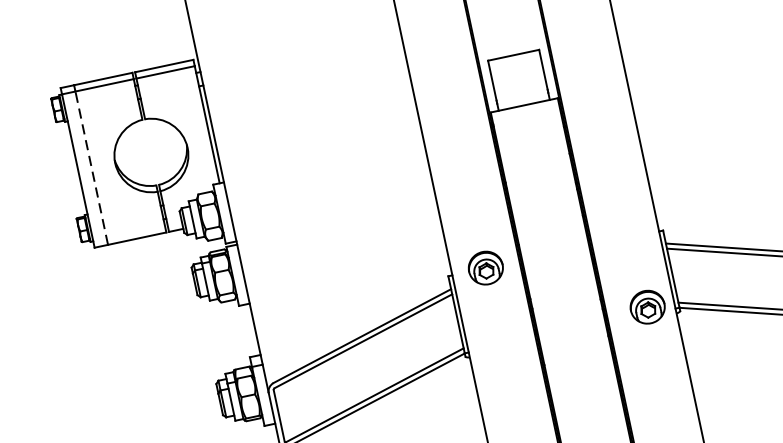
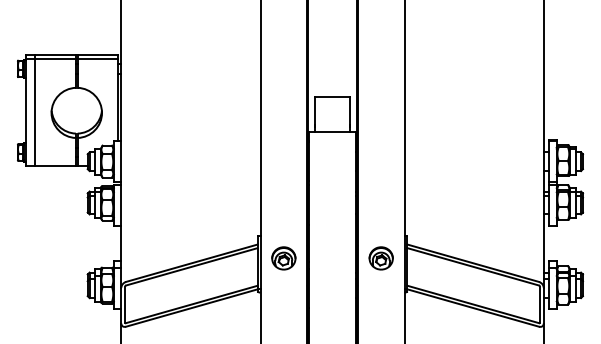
line: (92, 167) -> (35, 112), dashed -> solid
part: (485, 268) -> (283, 258), moved
part: (646, 307) -> (380, 258), moved

